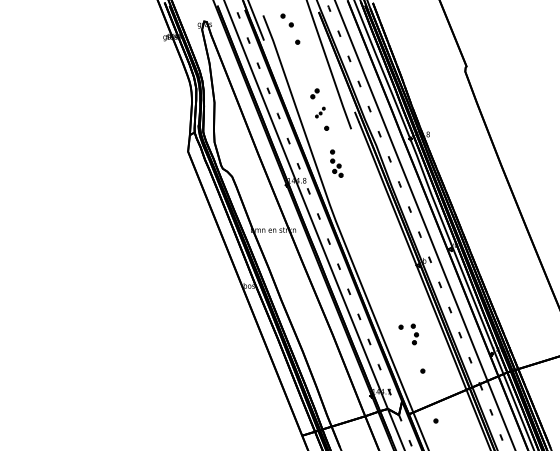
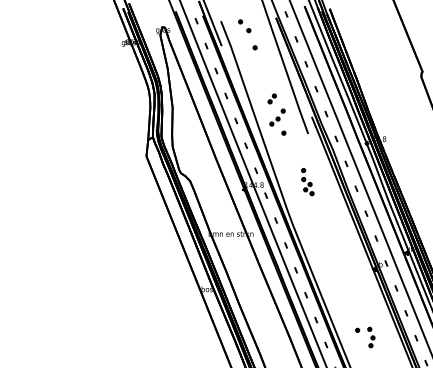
part: (320, 112) -> (277, 117), size x1.67
part: (336, 163) -> (307, 181), moved

